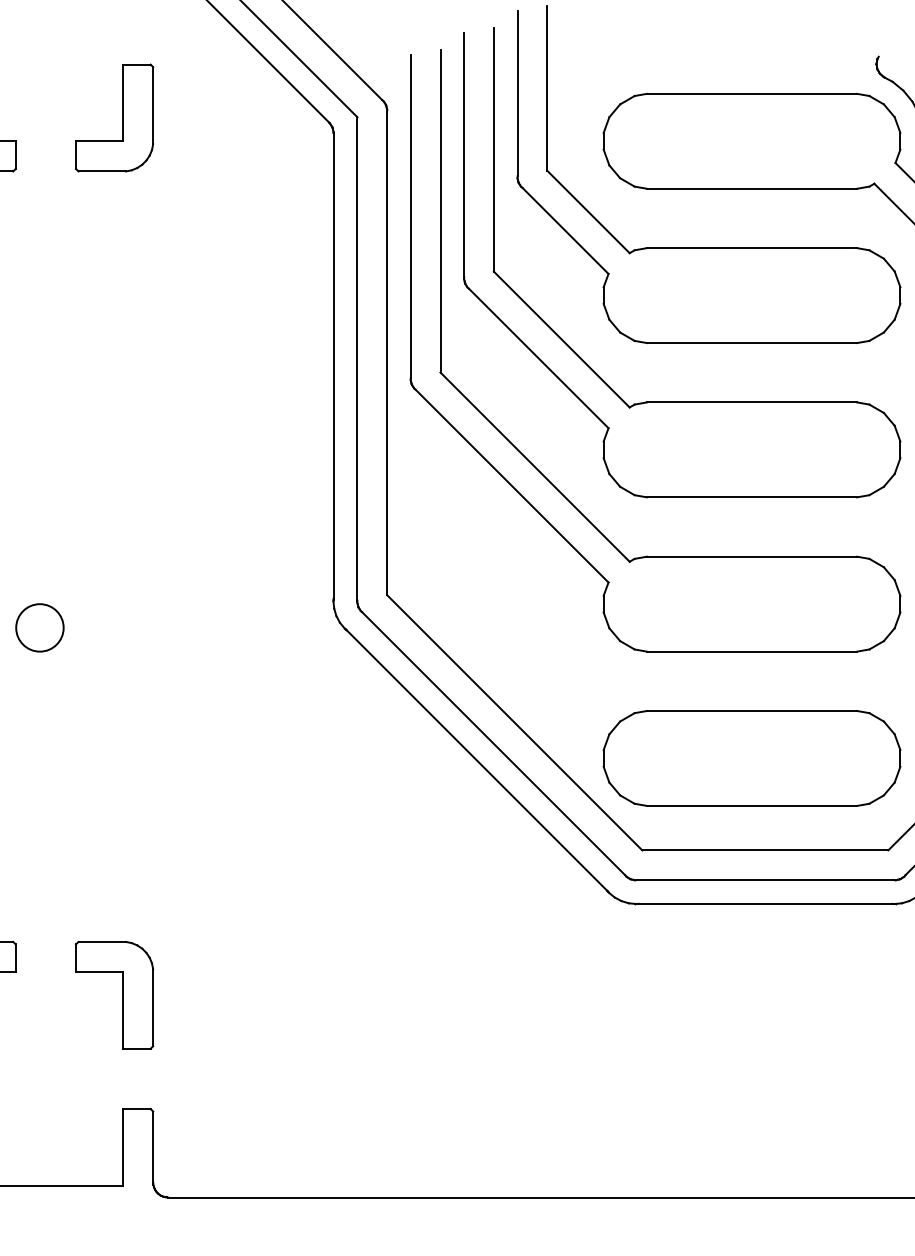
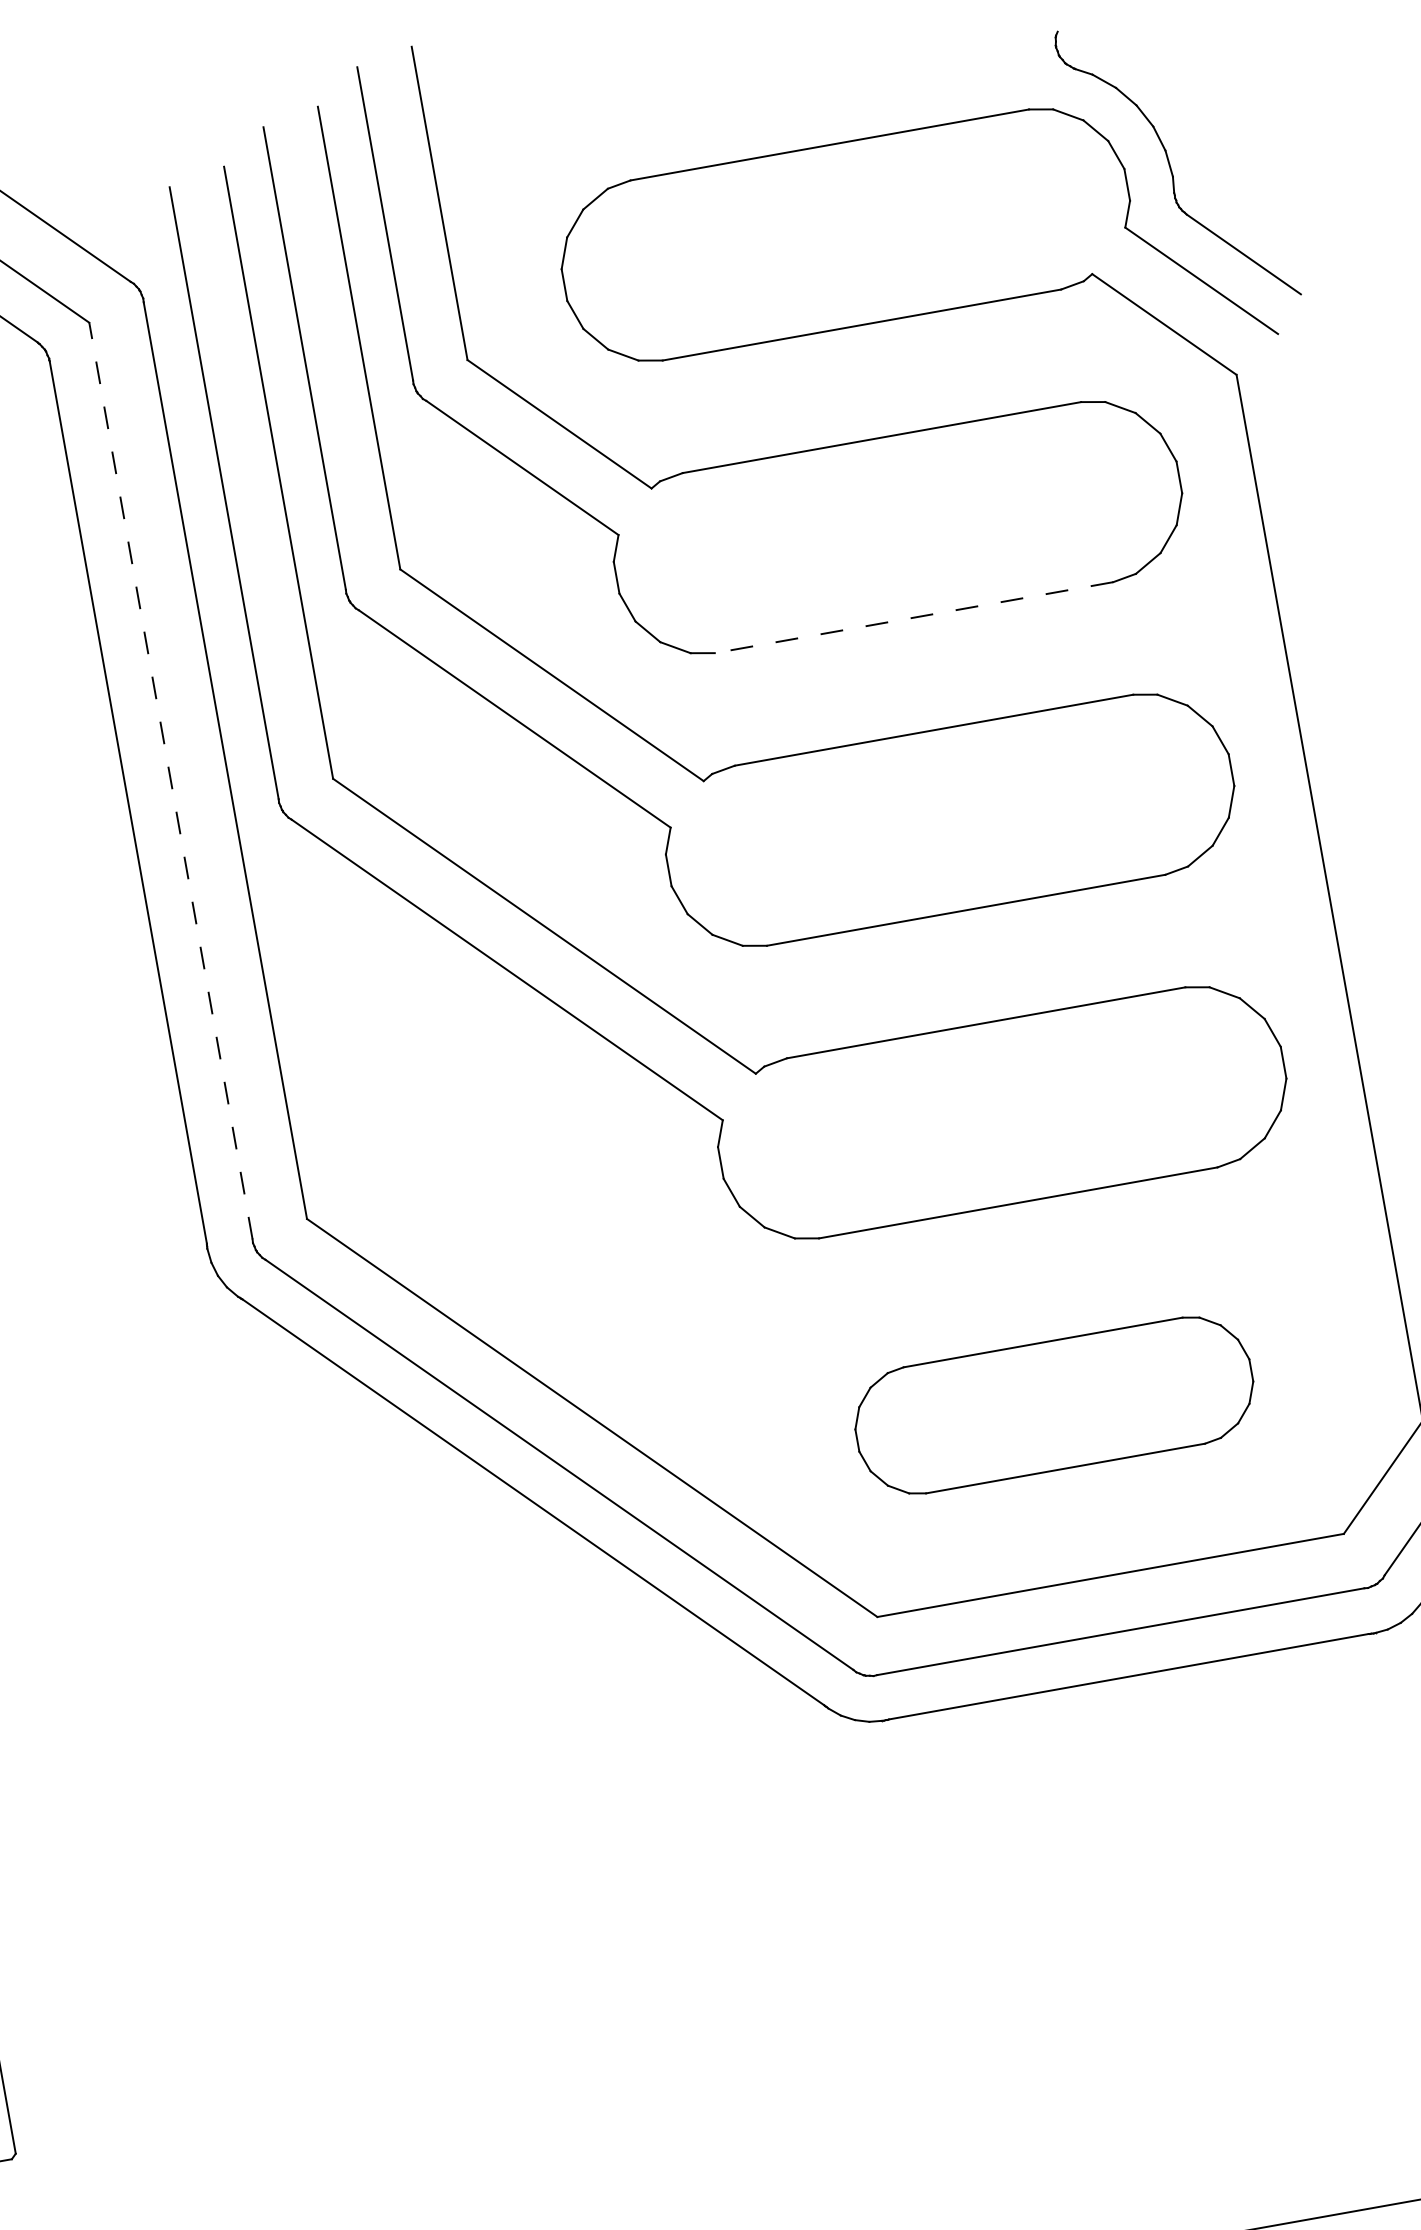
line: (751, 343) -> (913, 618), solid -> dashed
line: (357, 358) -> (170, 780), solid -> dashed
part: (751, 758) -> (1053, 1405), size x0.7

